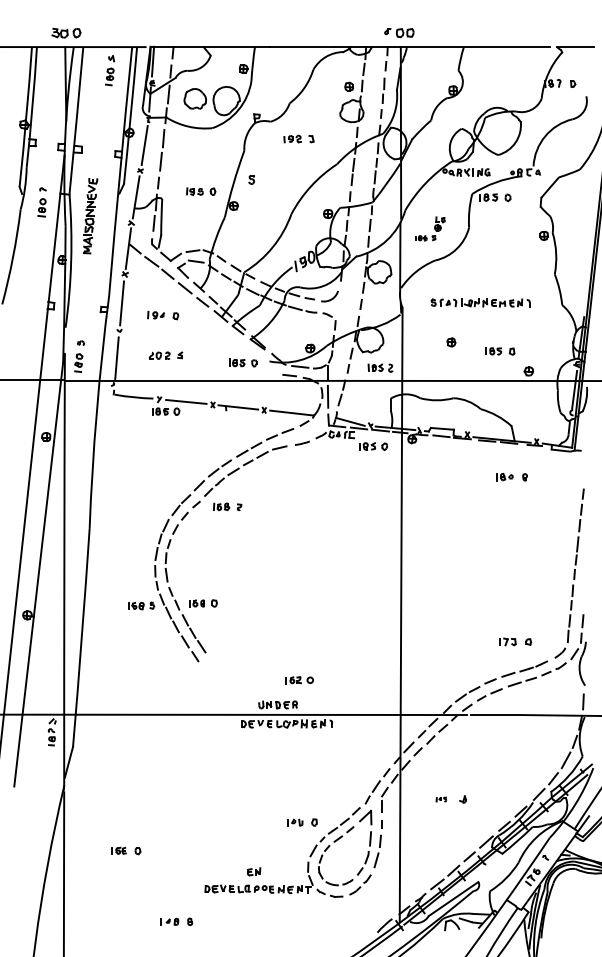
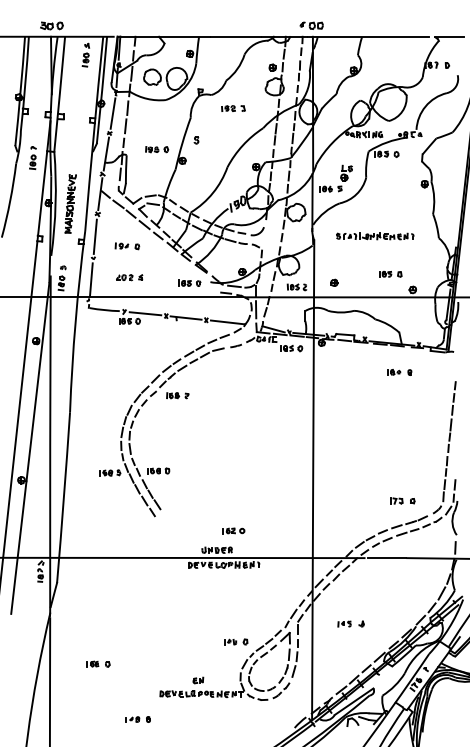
part: (90, 216) -> (70, 204), moved
part: (430, 228) -> (336, 178), size x1.43
part: (451, 342) -> (334, 282), moved
part: (441, 799) -> (344, 624), size x1.67

